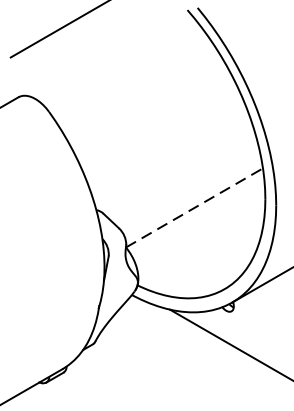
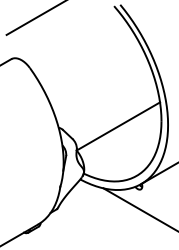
line: (194, 207) -> (118, 126), dashed -> solid

